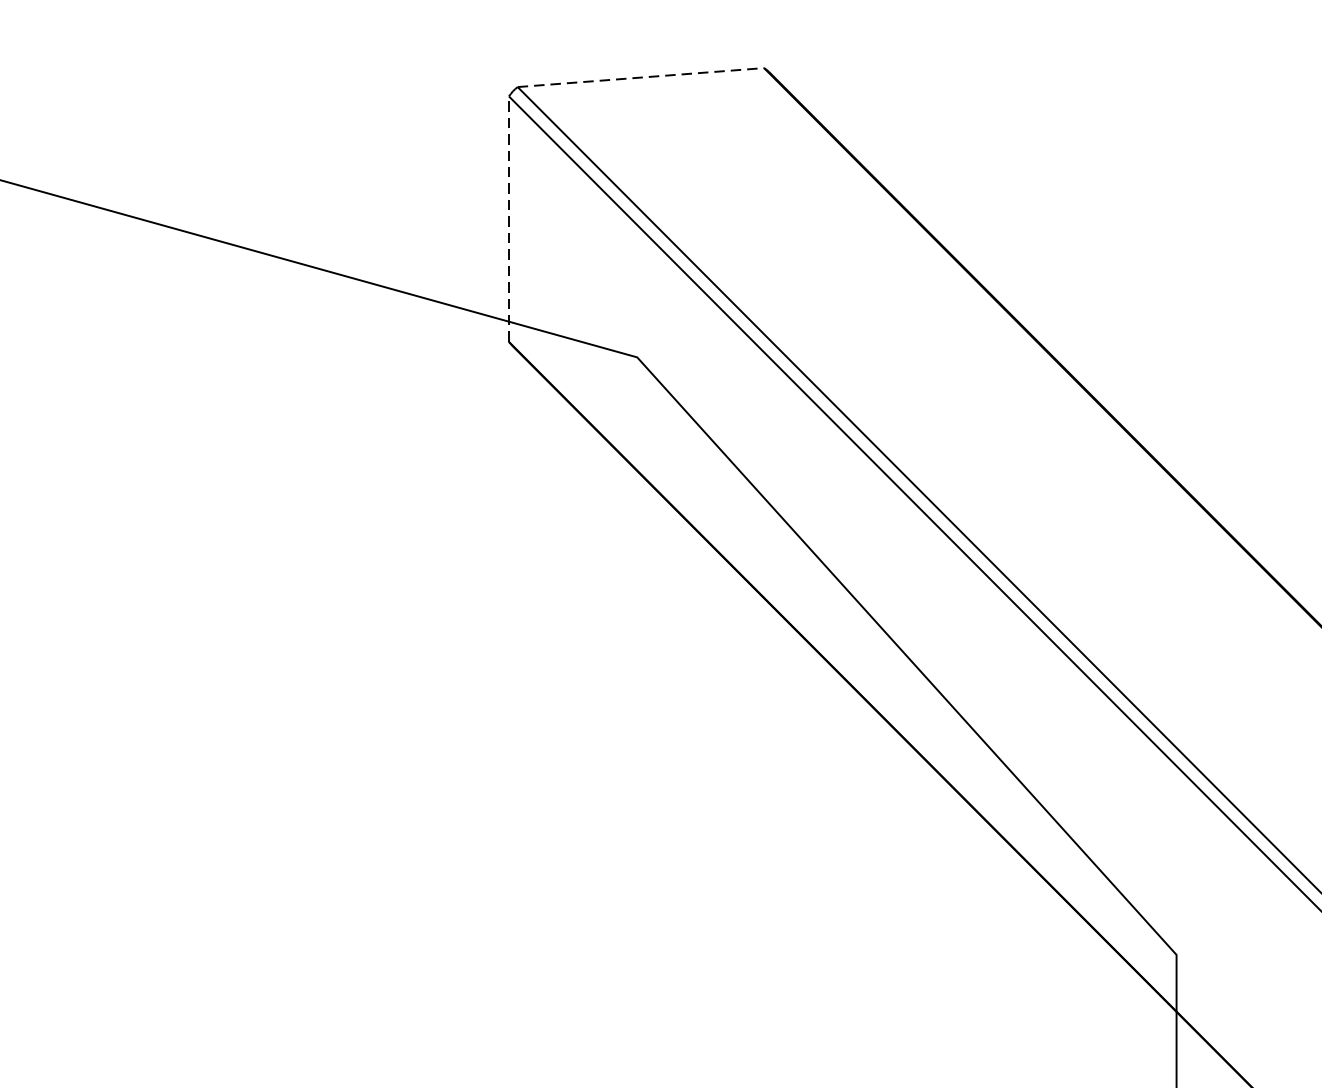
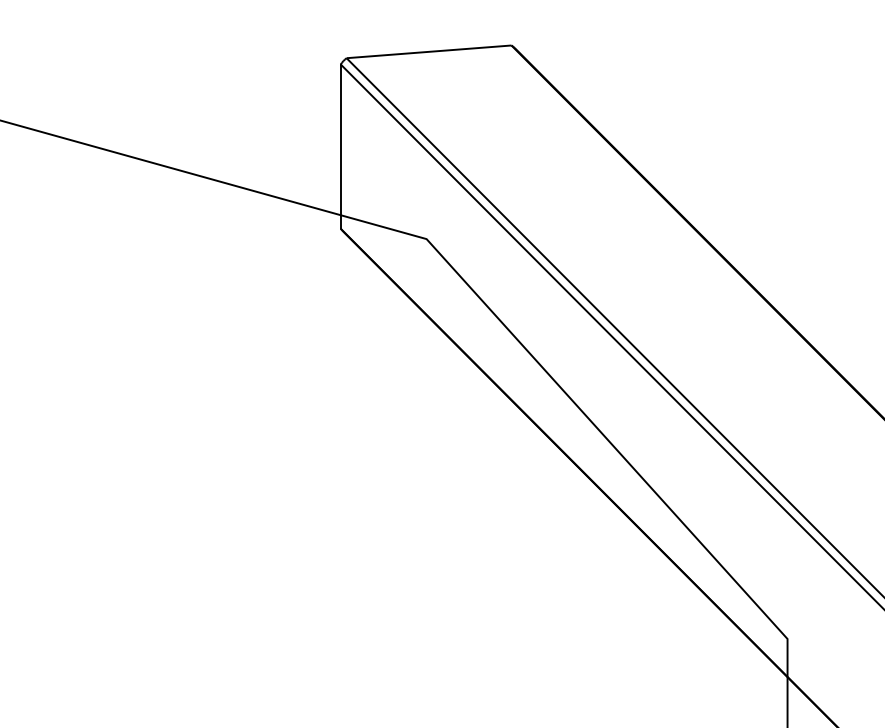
line: (641, 77) -> (429, 51), dashed -> solid
line: (508, 219) -> (340, 146), dashed -> solid

